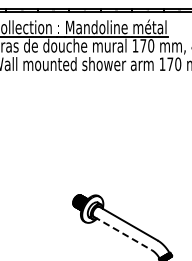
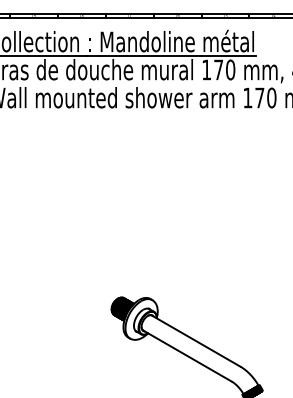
line: (122, 233) -> (186, 356), dashed -> solid

